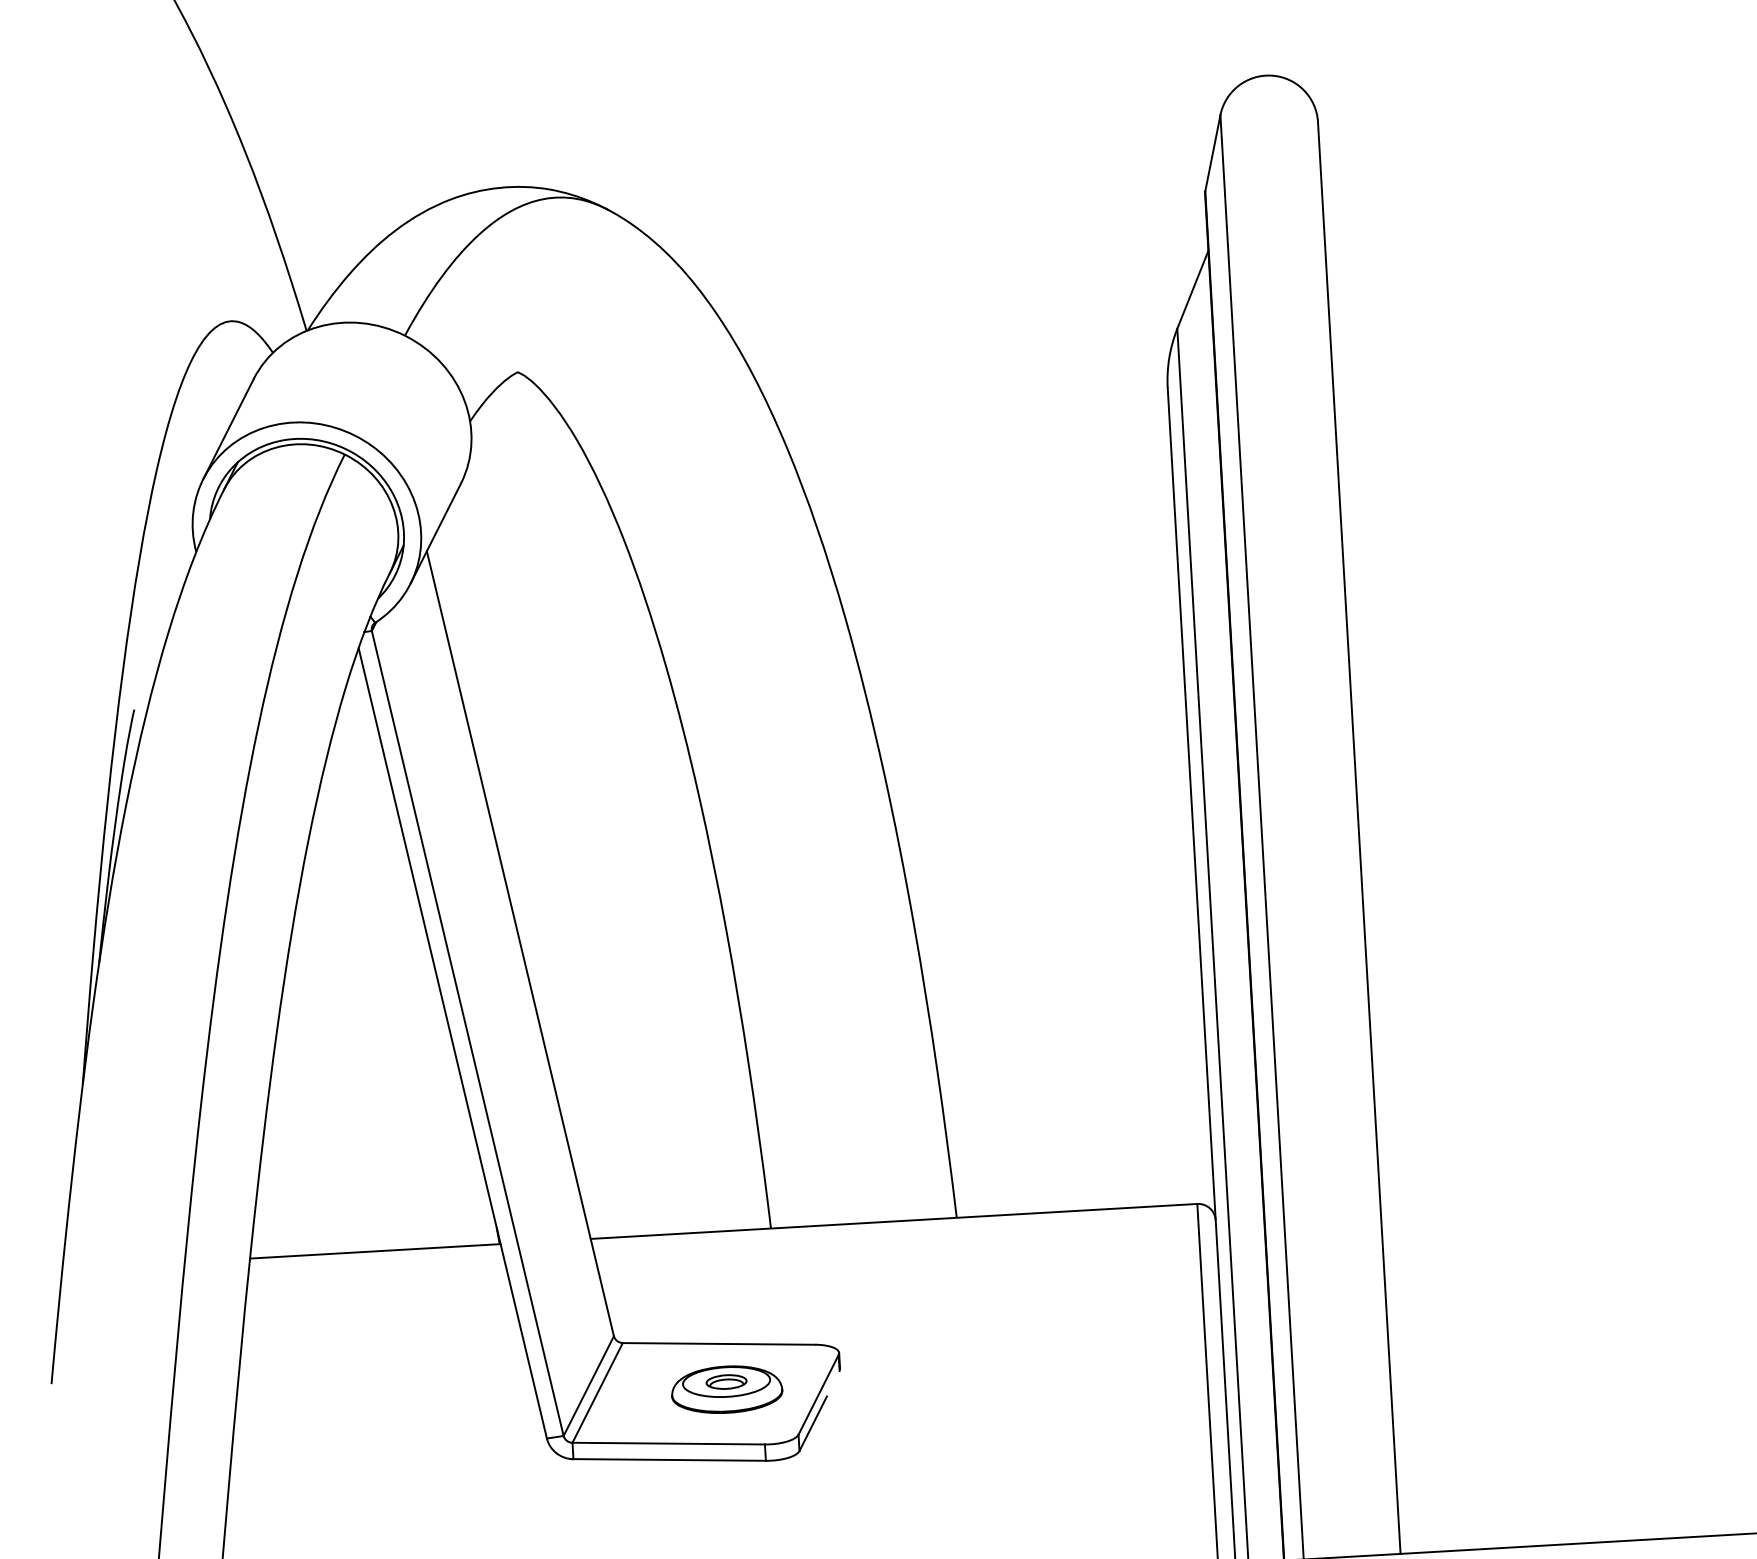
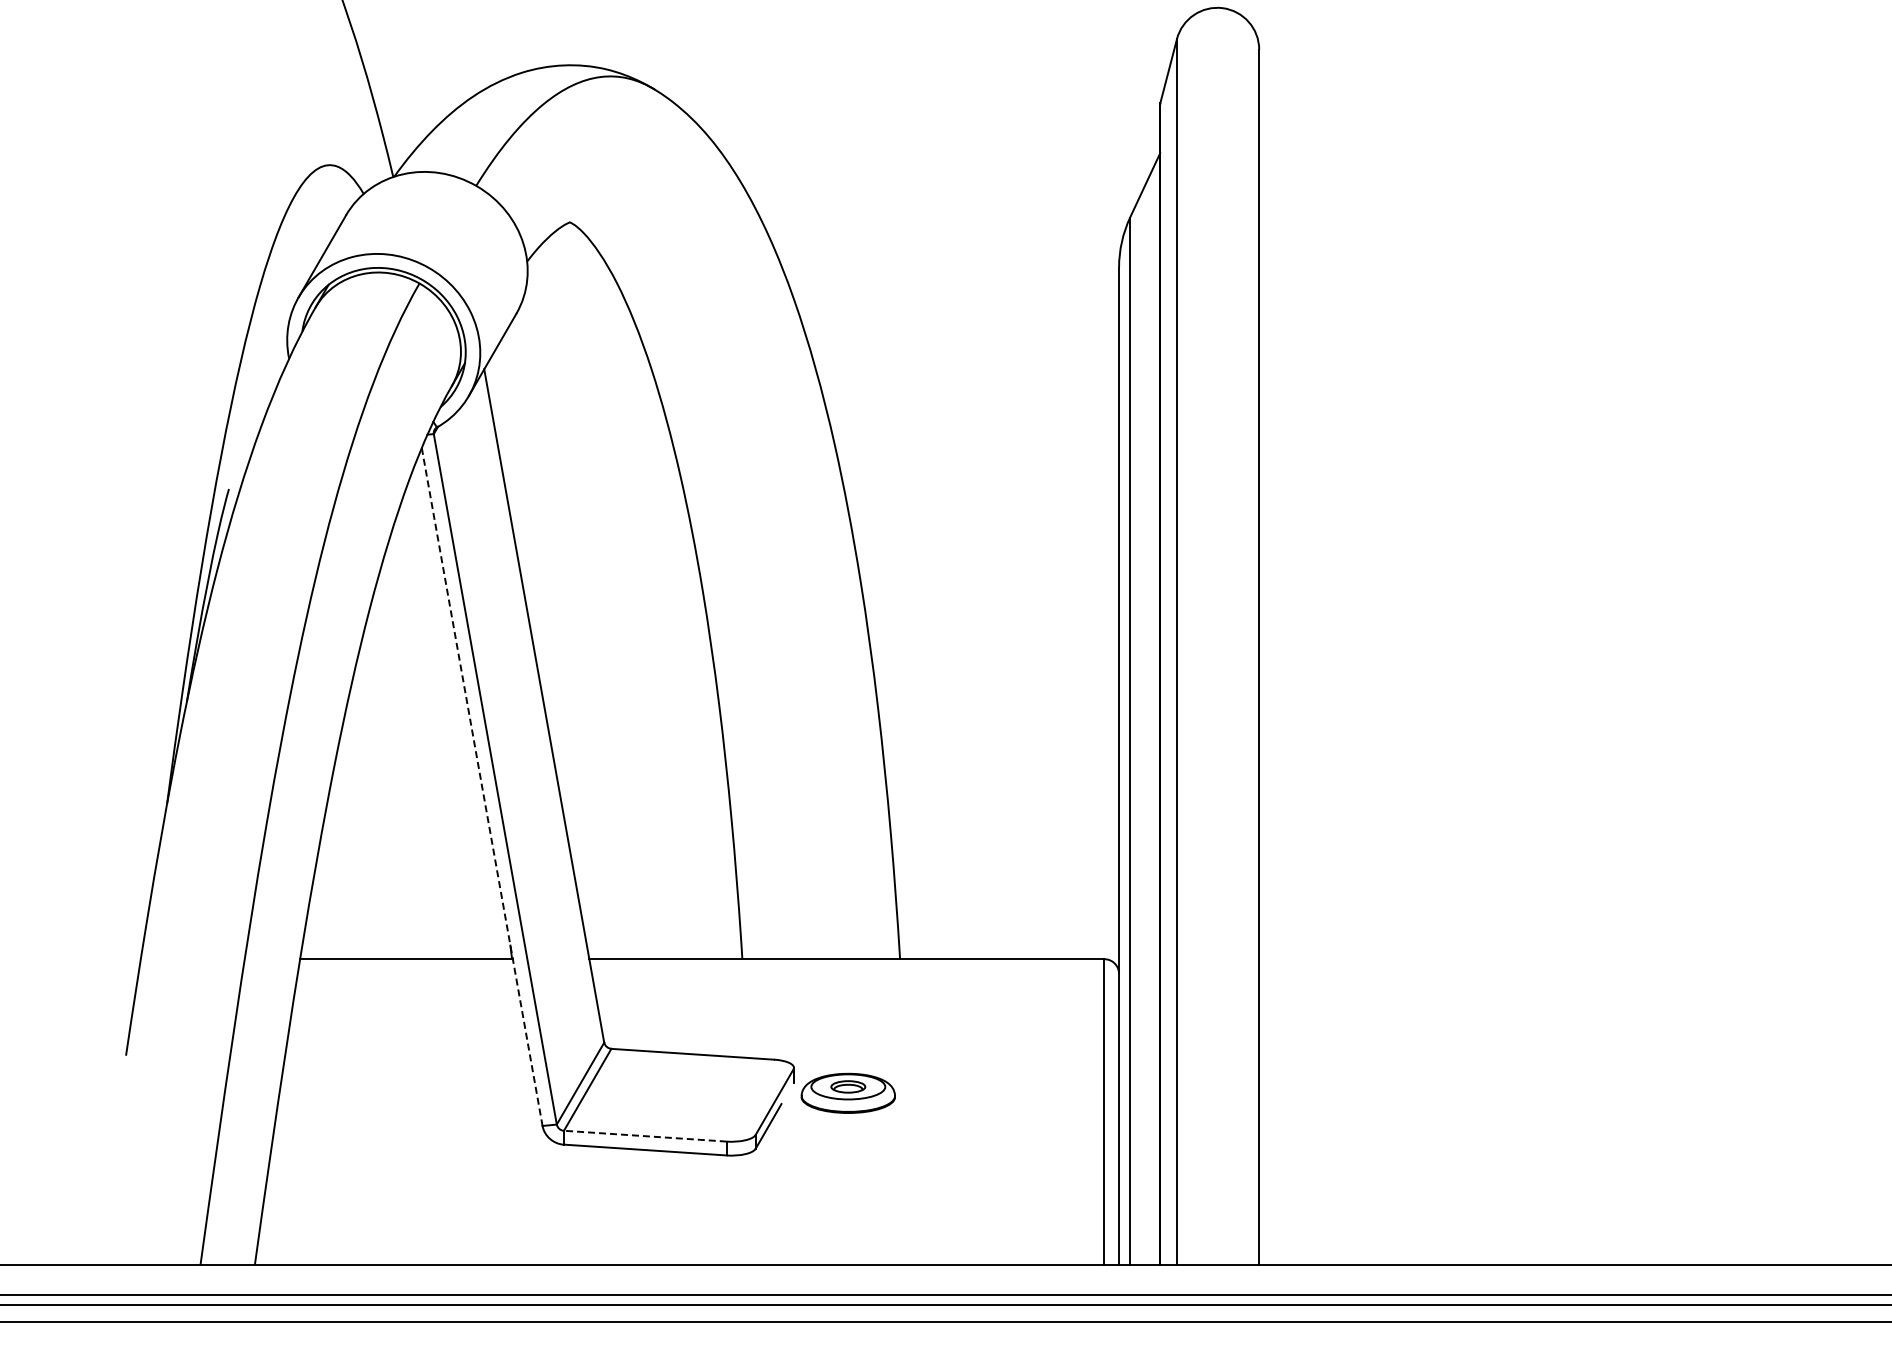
line: (453, 1043) -> (482, 787), solid -> dashed
part: (725, 1388) -> (847, 1092), moved
line: (668, 1443) -> (645, 1136), solid -> dashed

